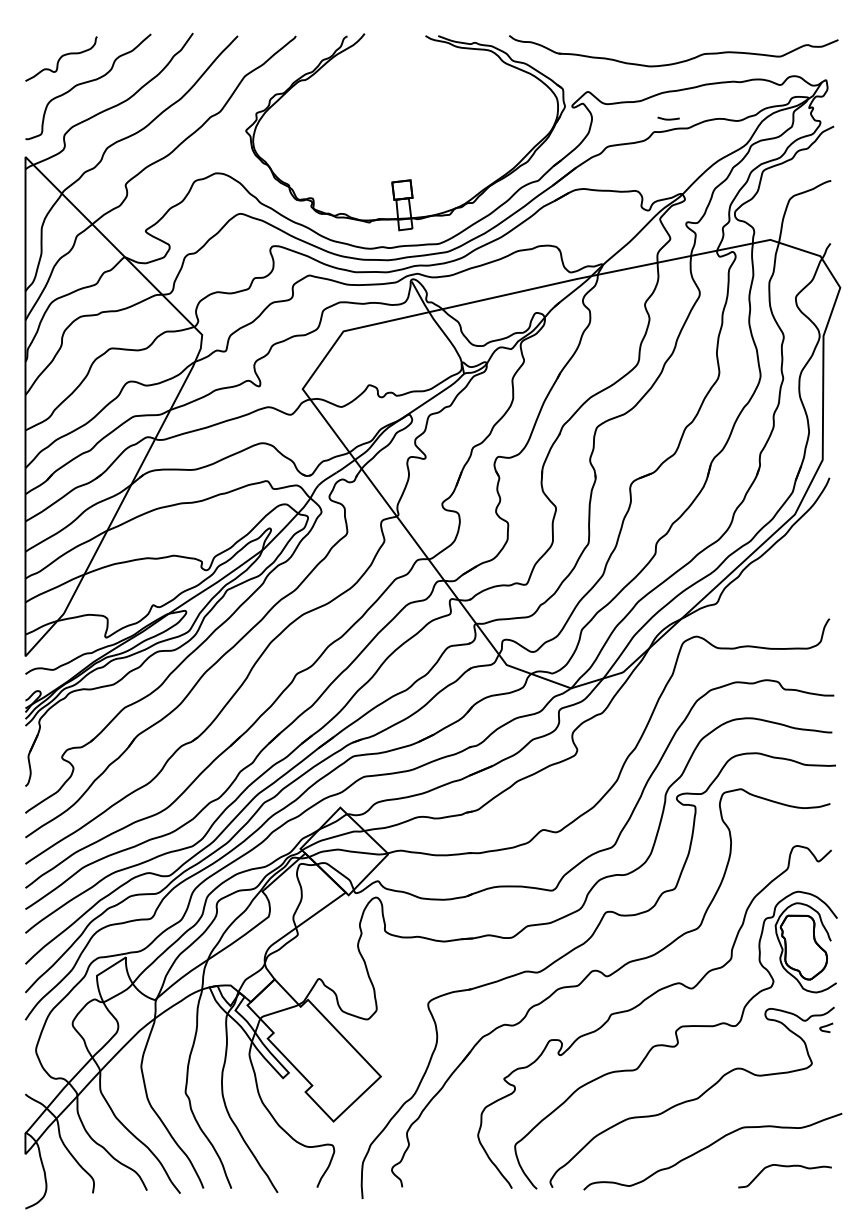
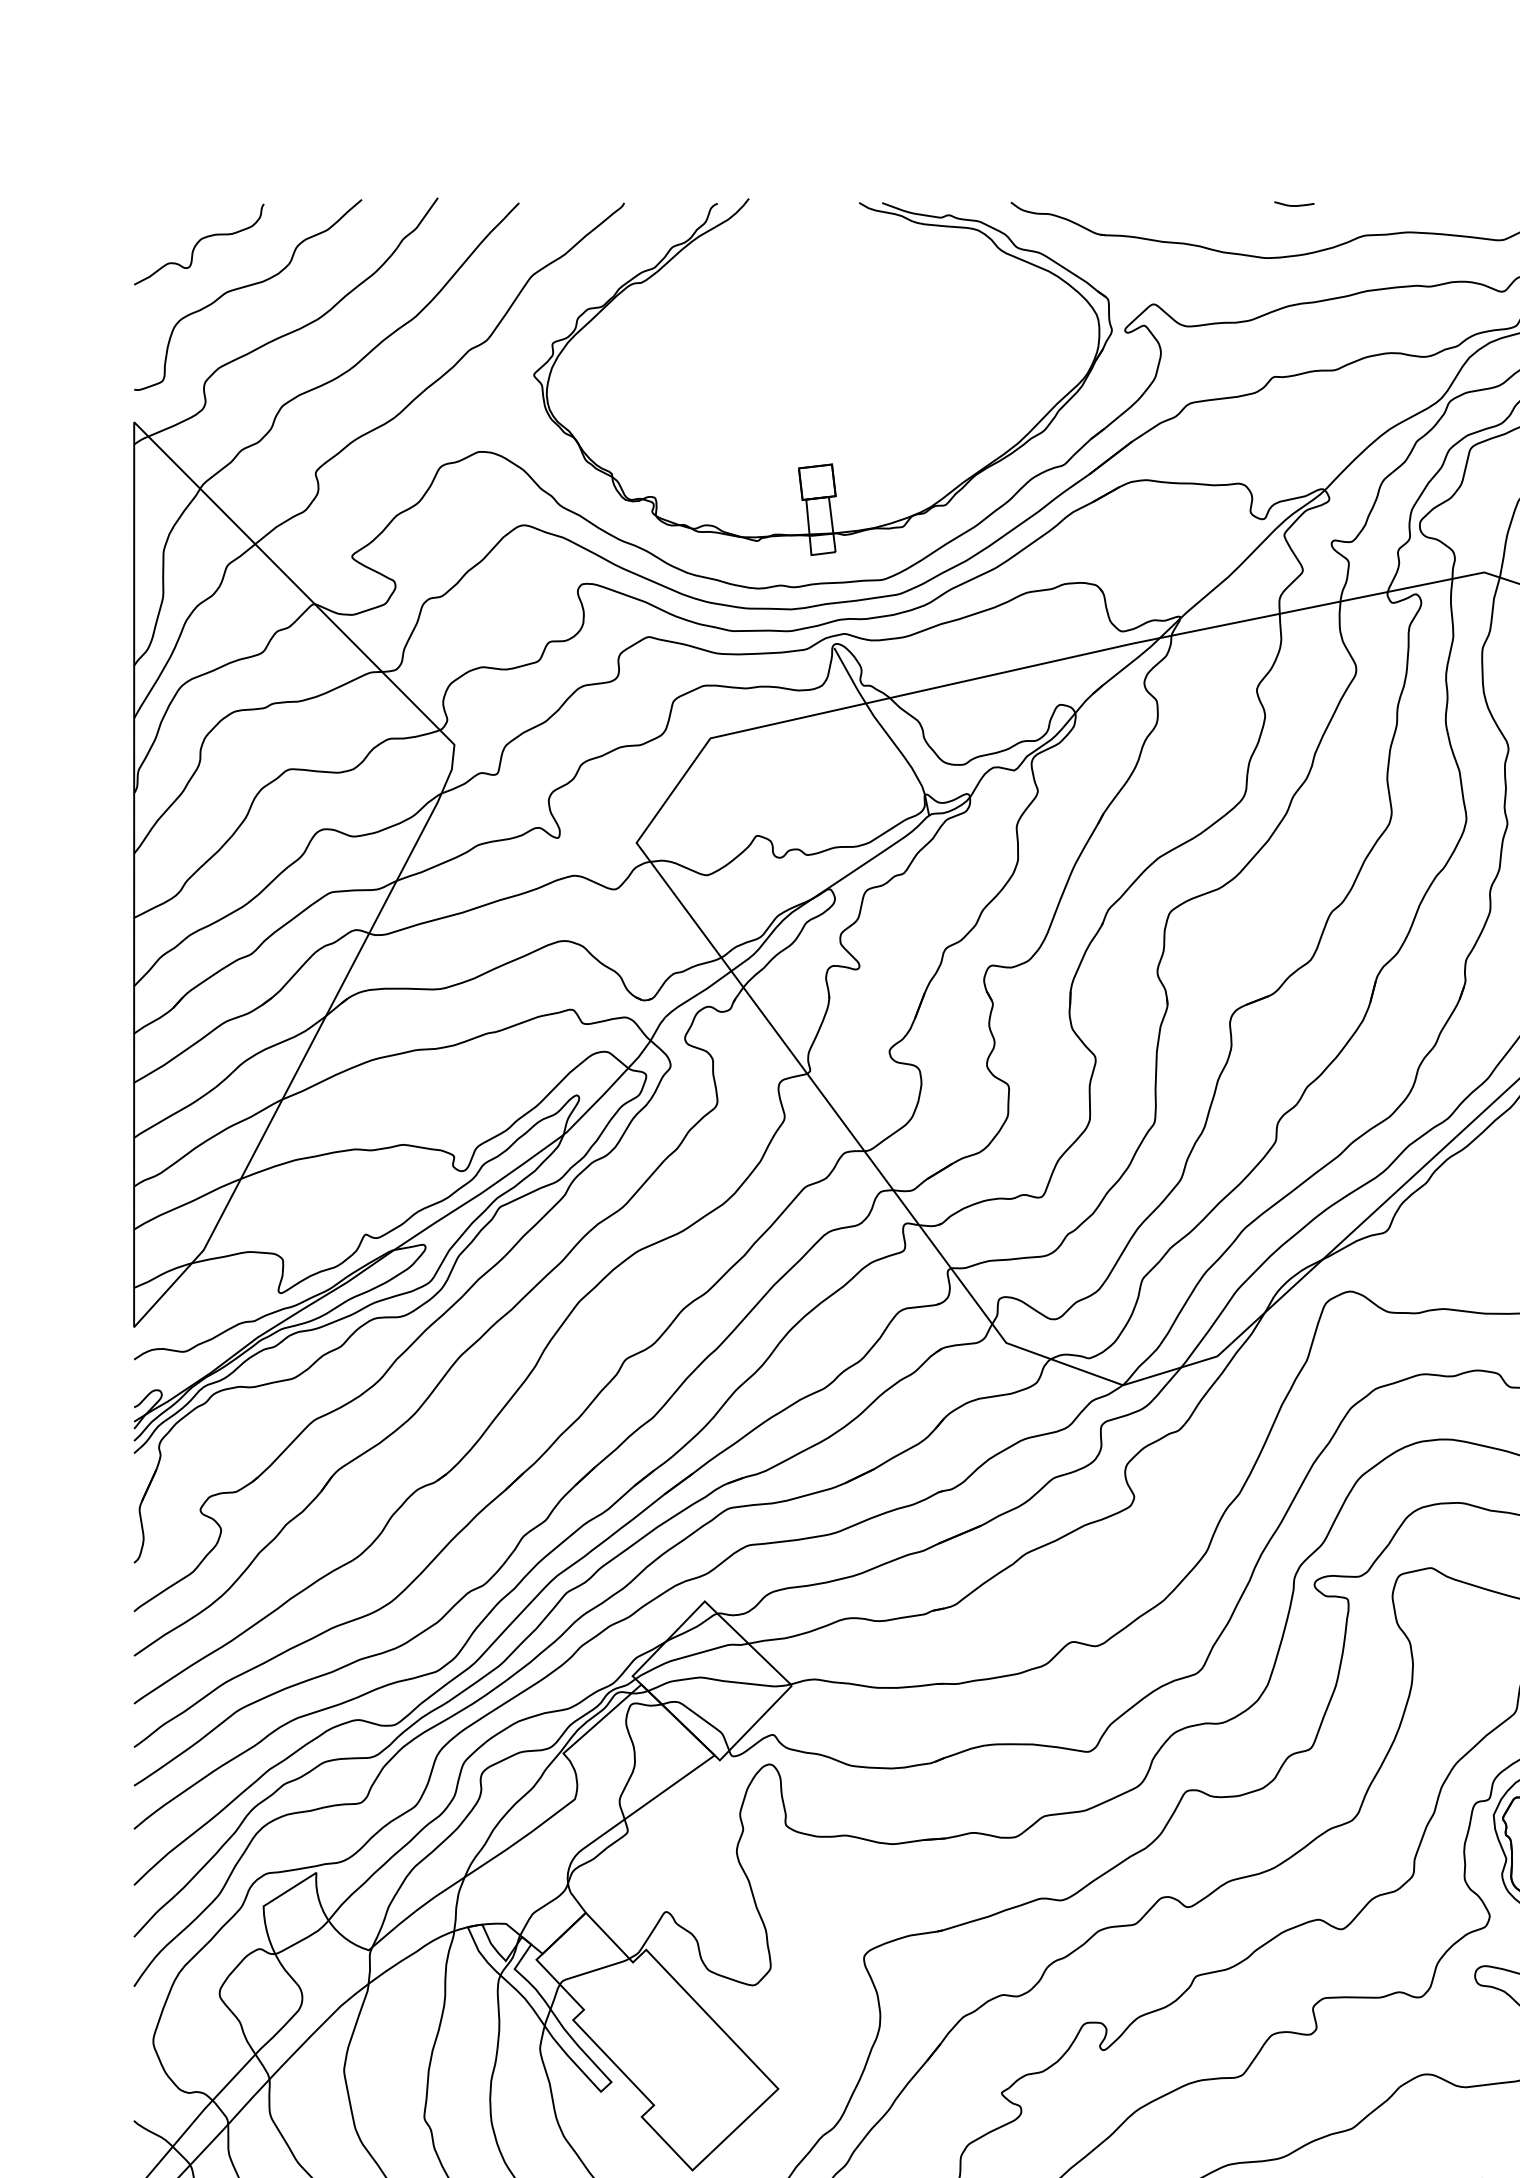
curve: (668, 118) -> (1294, 203), moved

